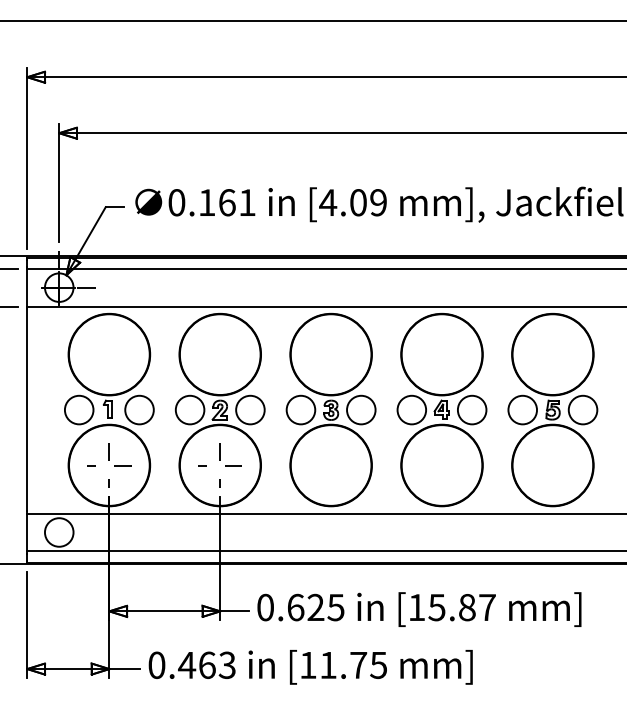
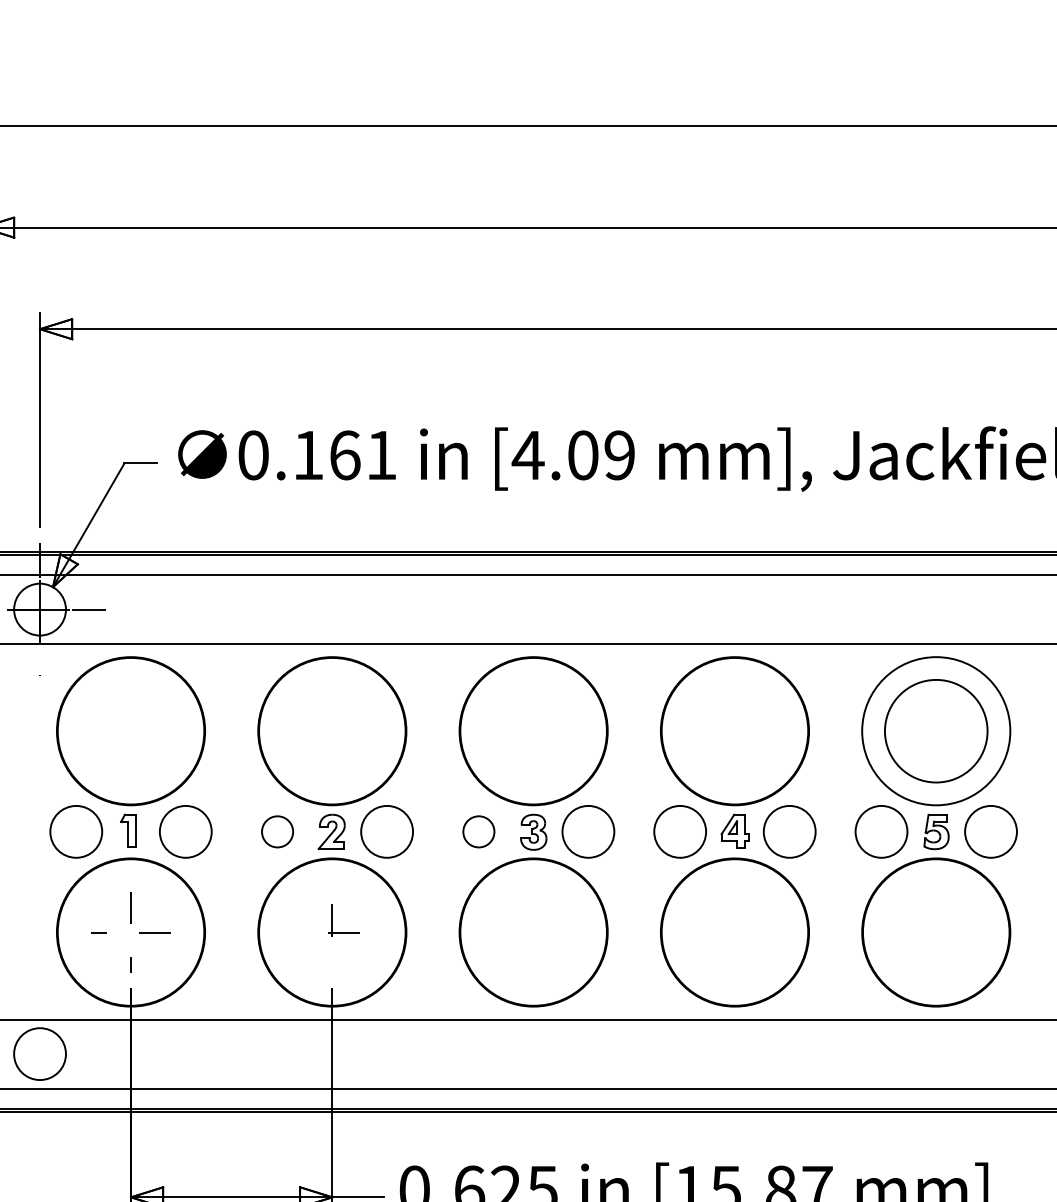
circle: (552, 354) -> (935, 730), size x0.7
circle: (189, 409) -> (276, 830), size x0.6
circle: (300, 409) -> (478, 830), size x0.6
part: (219, 465) -> (330, 932), size x0.7

